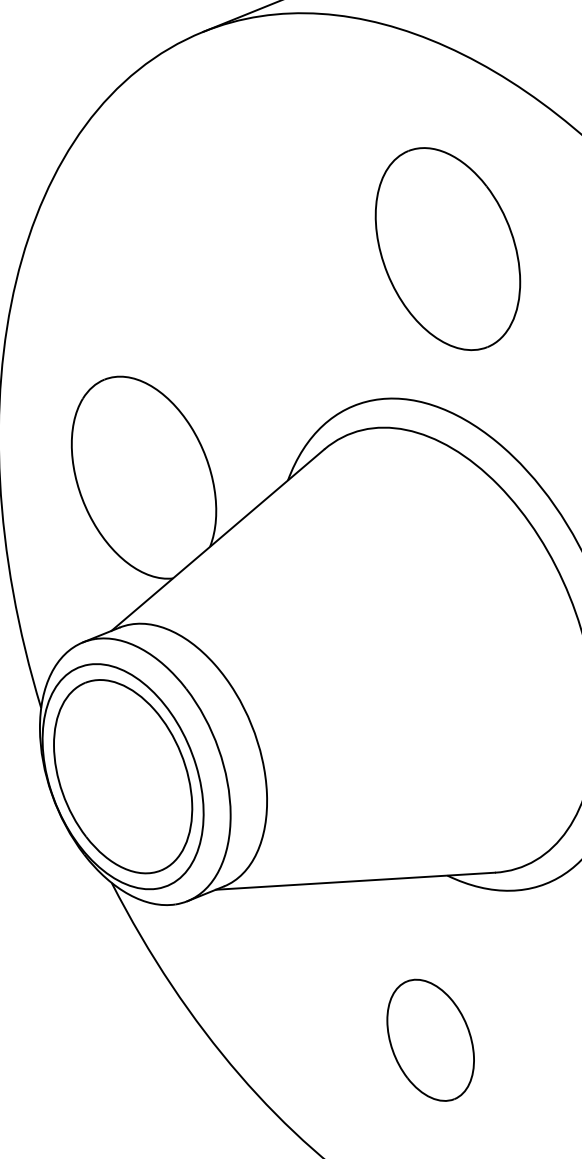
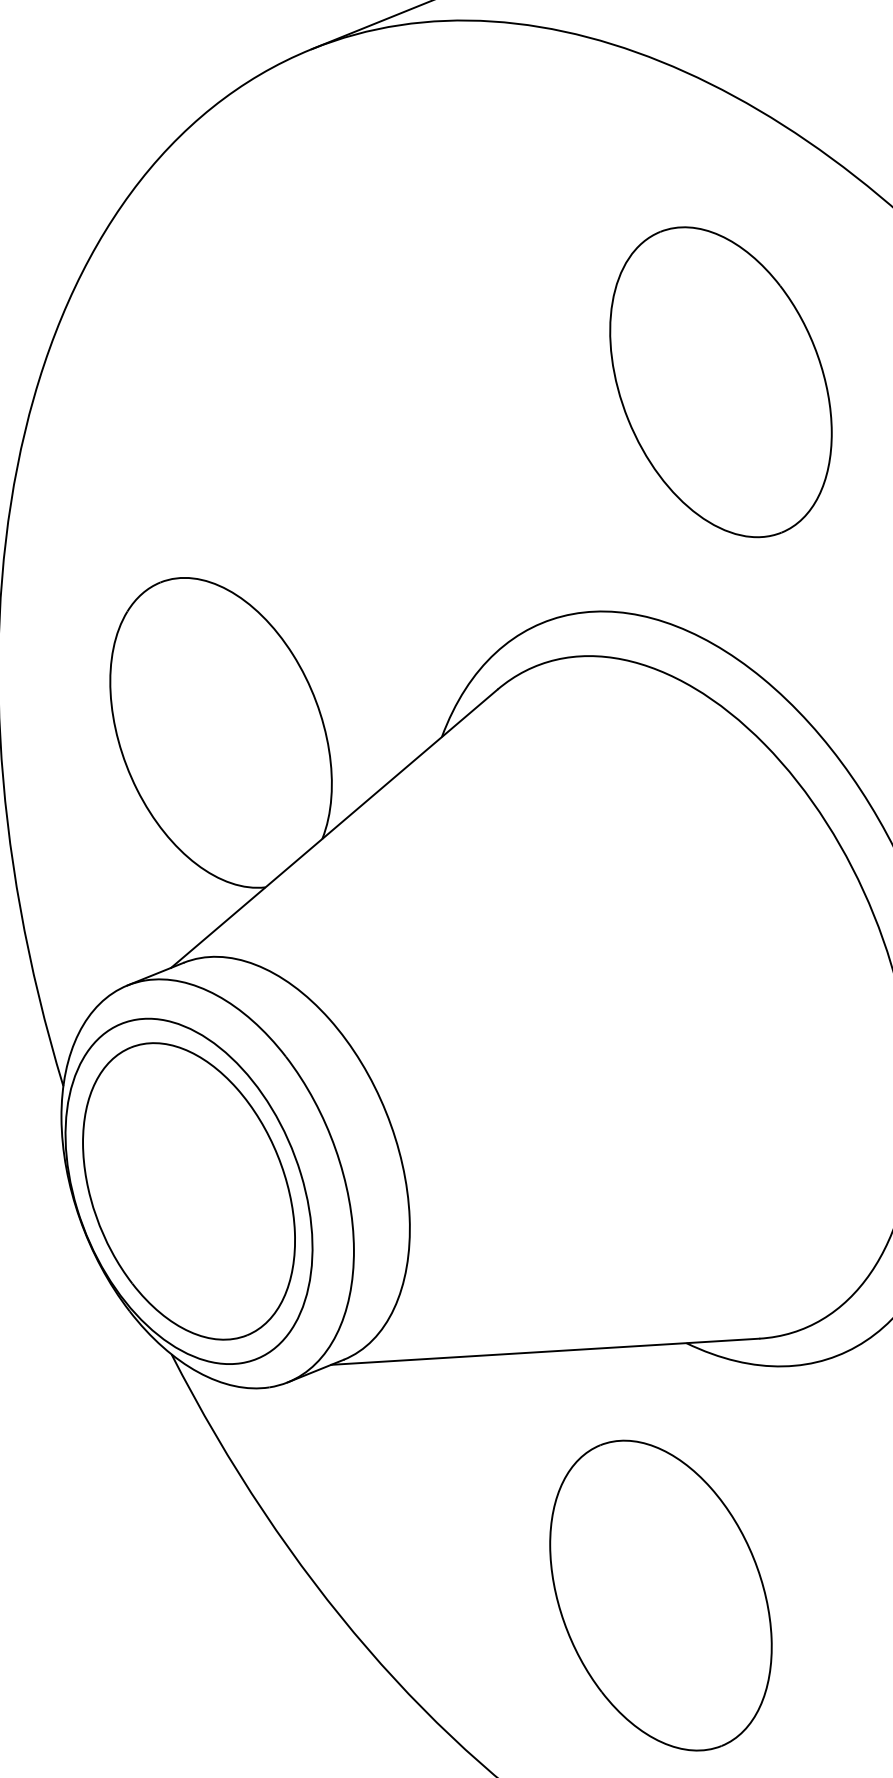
part: (447, 248) -> (720, 381), moved
part: (430, 1040) -> (660, 1596), size x1.67

